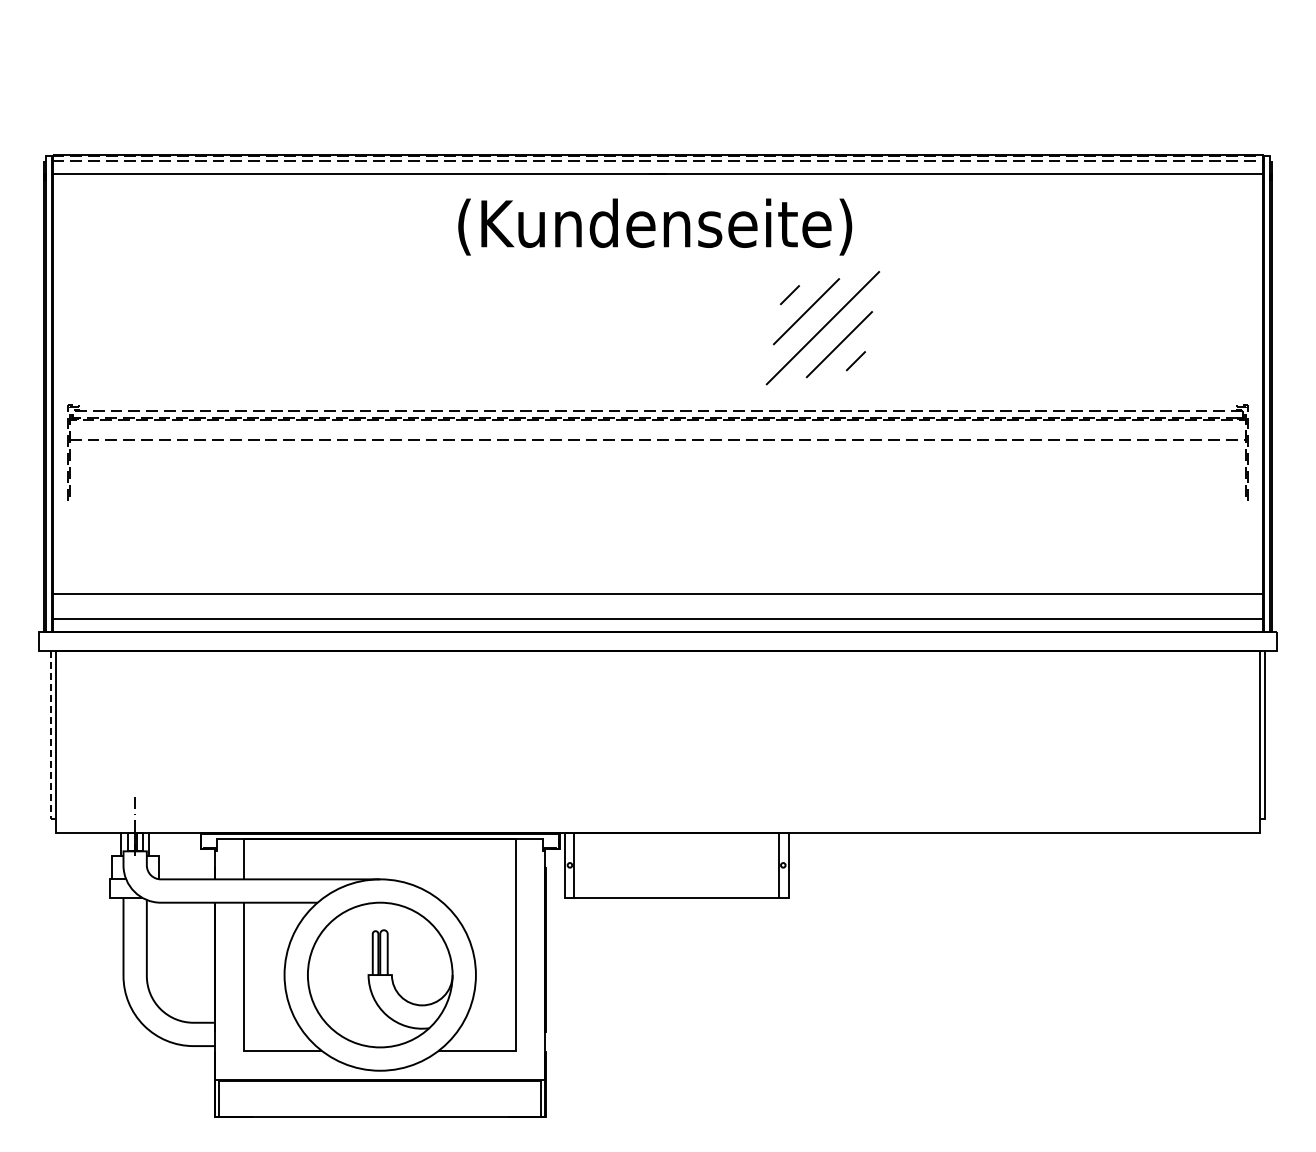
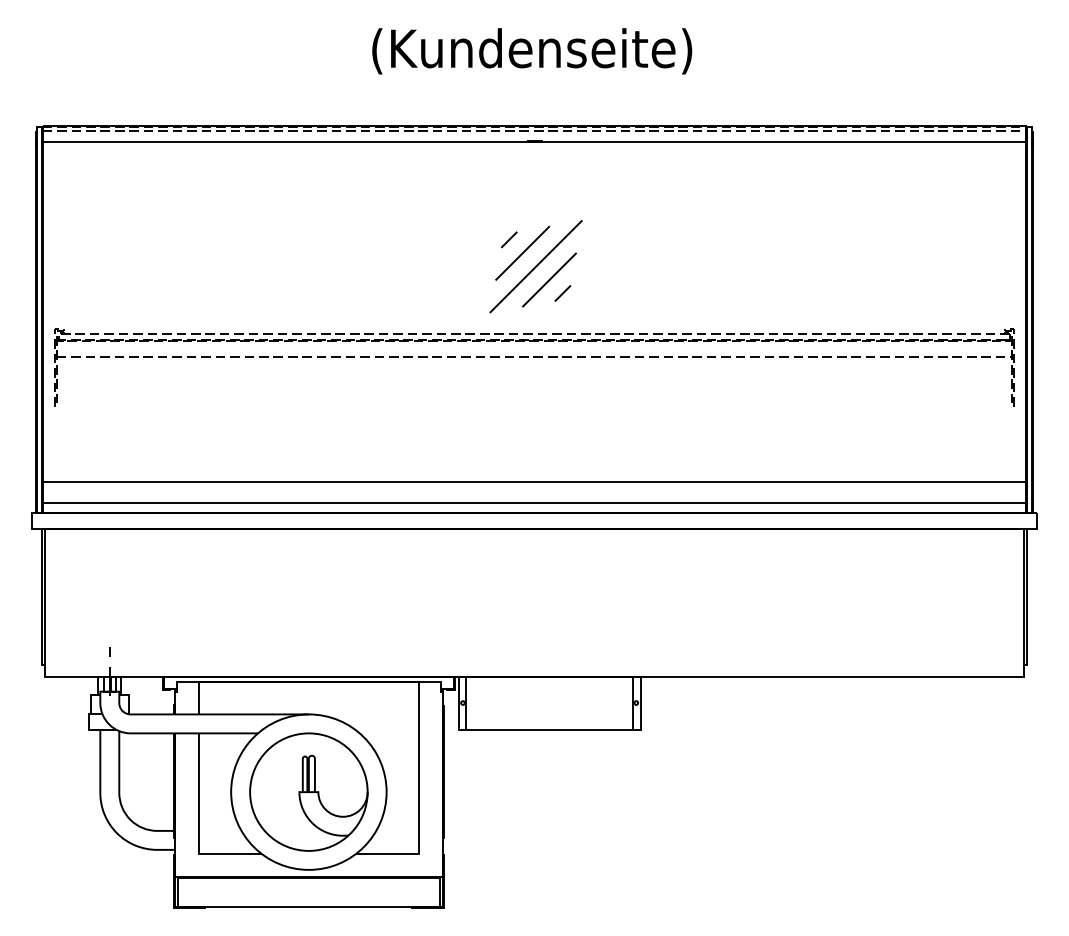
text: (655, 226) -> (532, 50), moved
part: (822, 328) -> (535, 266), moved
line: (51, 738) -> (41, 599), dashed -> solid

